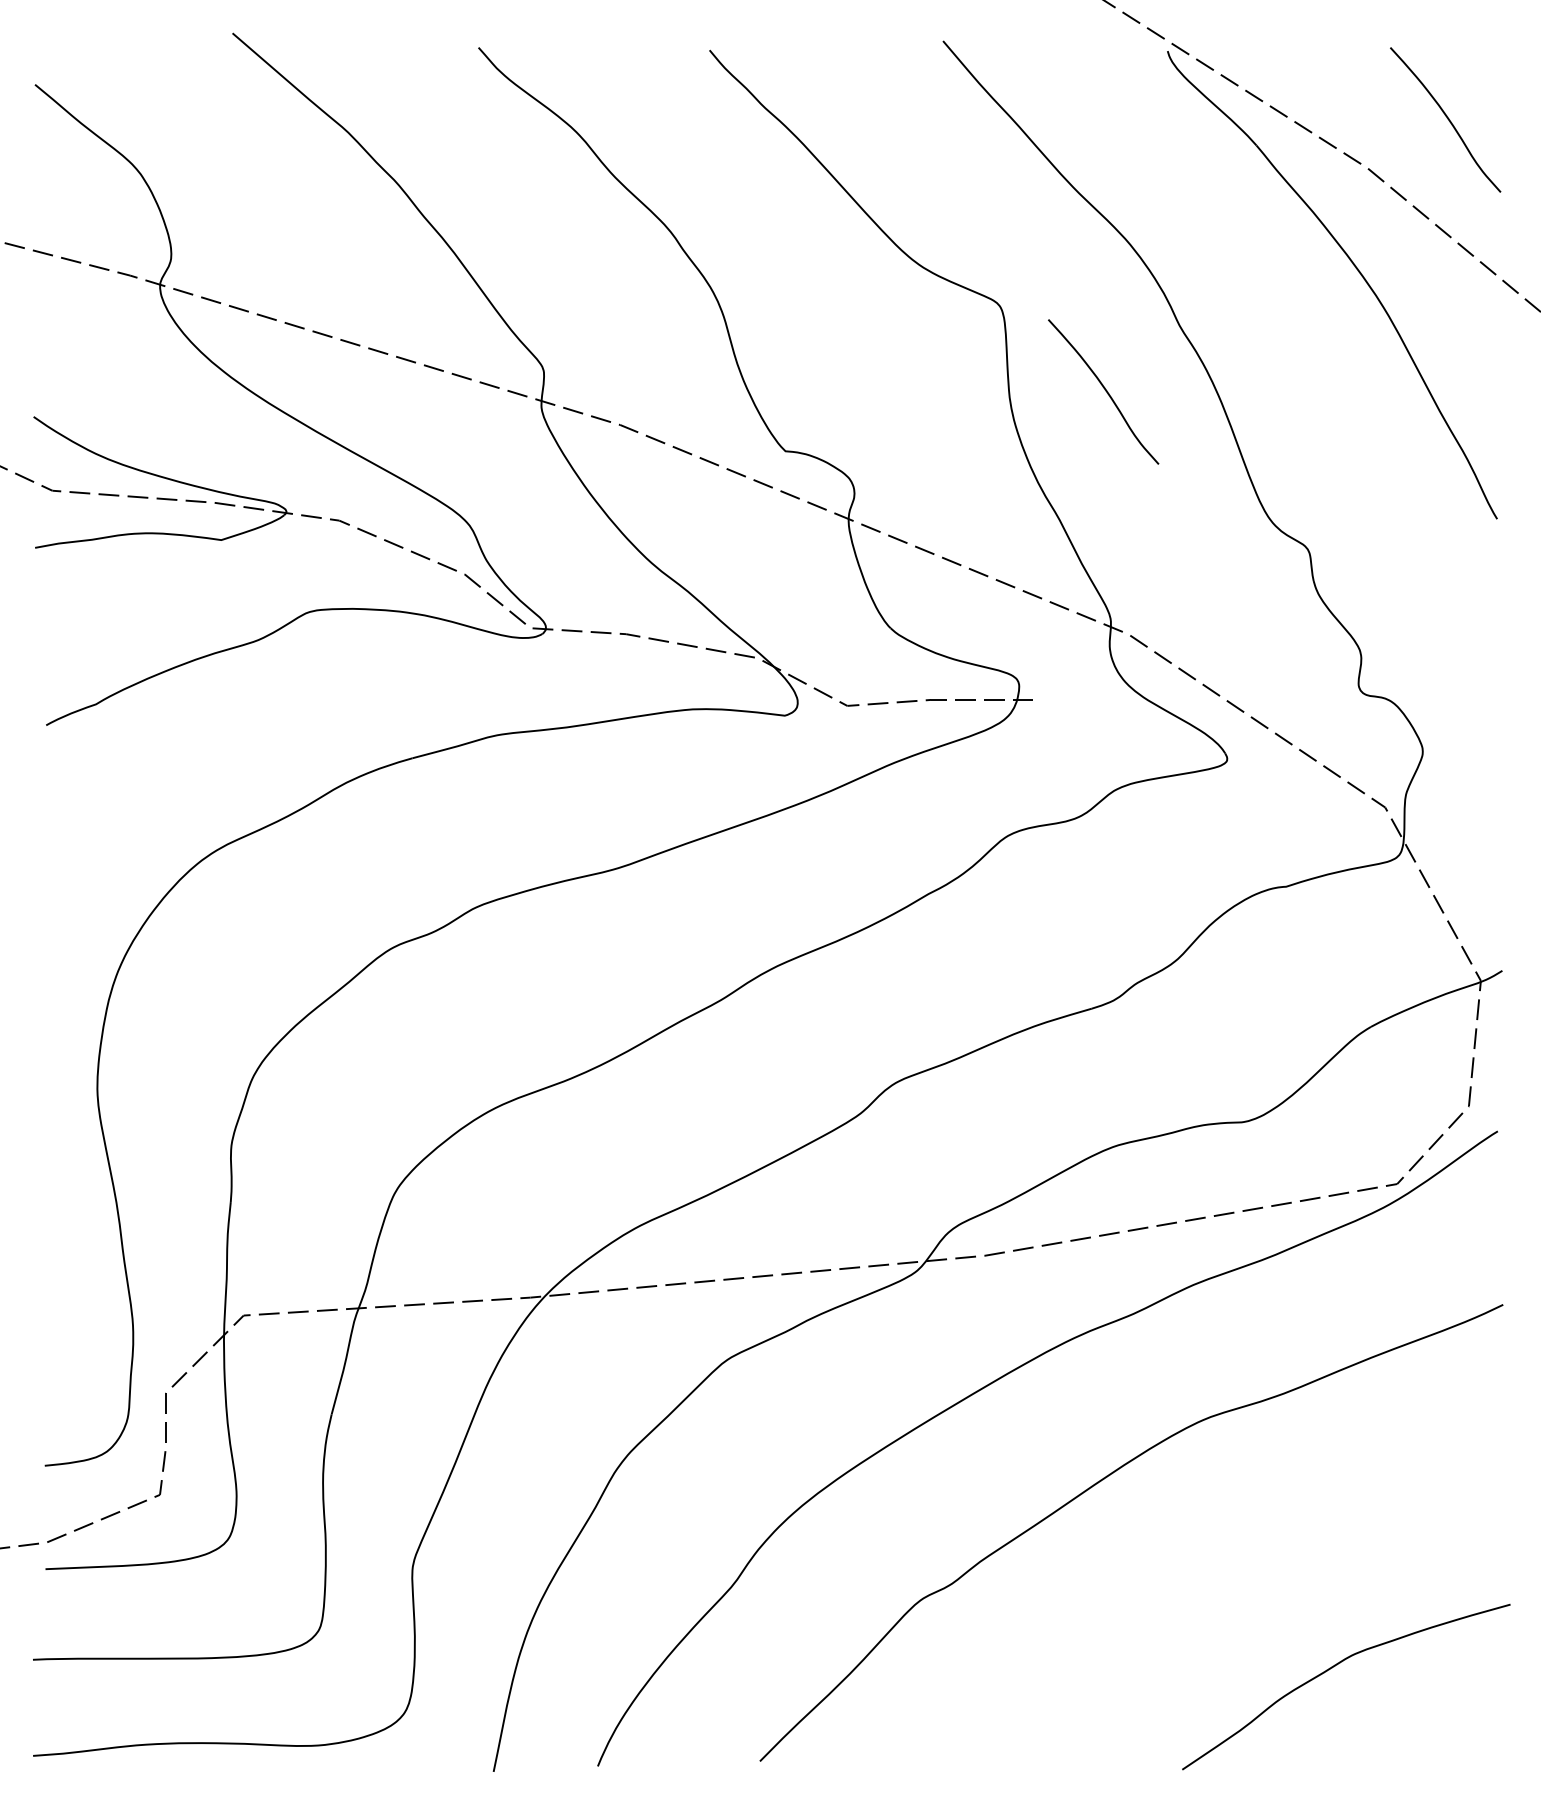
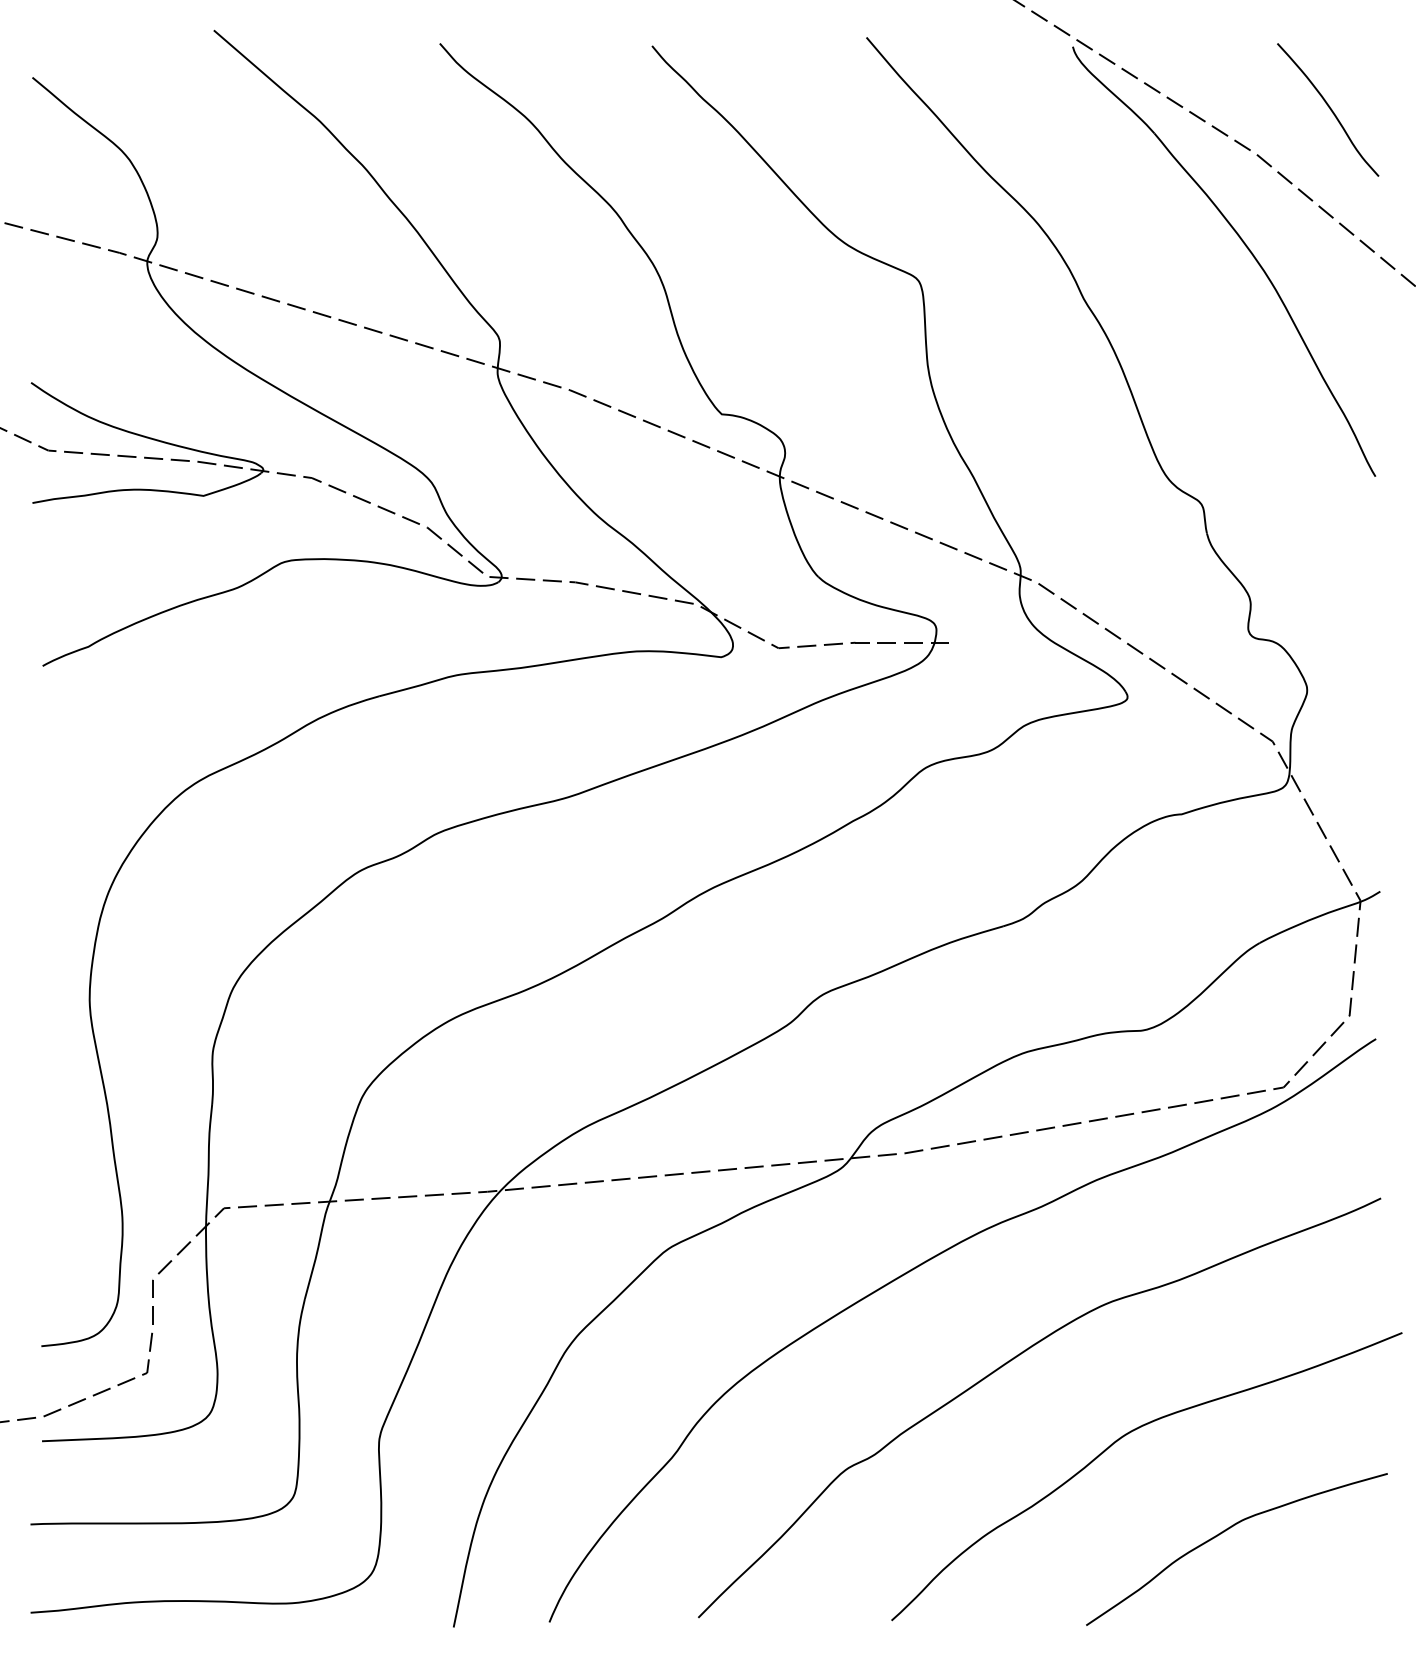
curve: (1105, 391) -> (1015, 359), removed
curve: (1219, 1567) -> (1120, 1439), added

